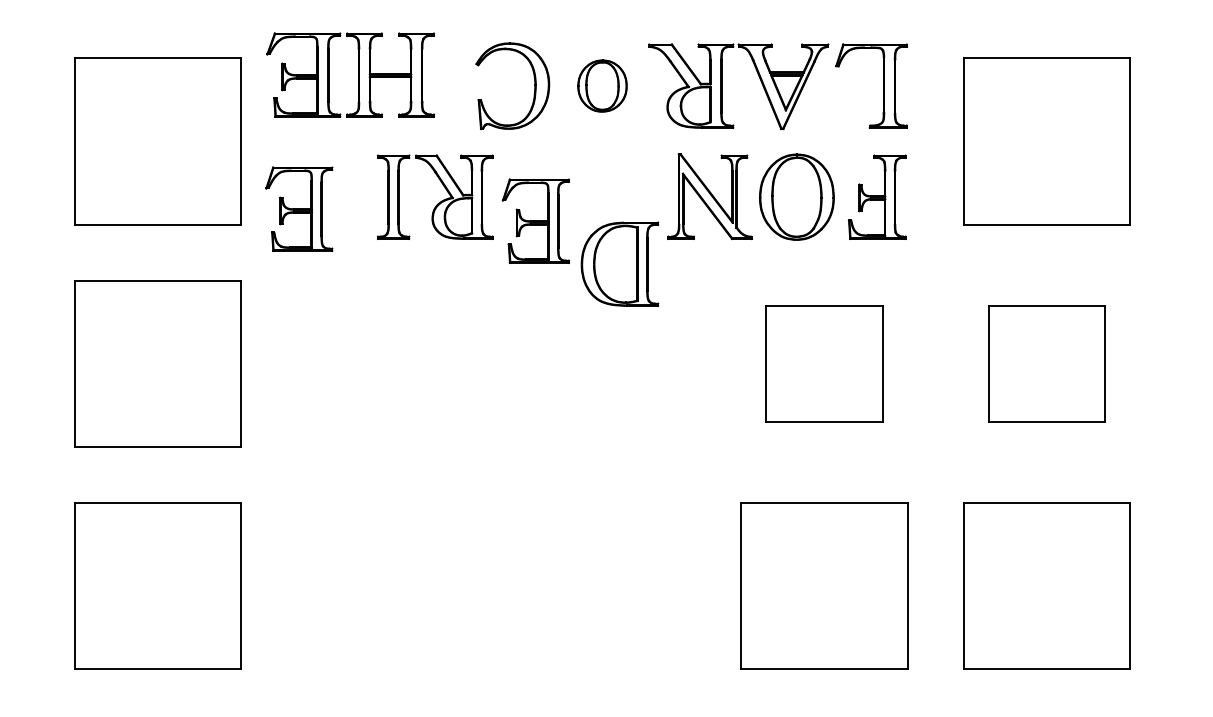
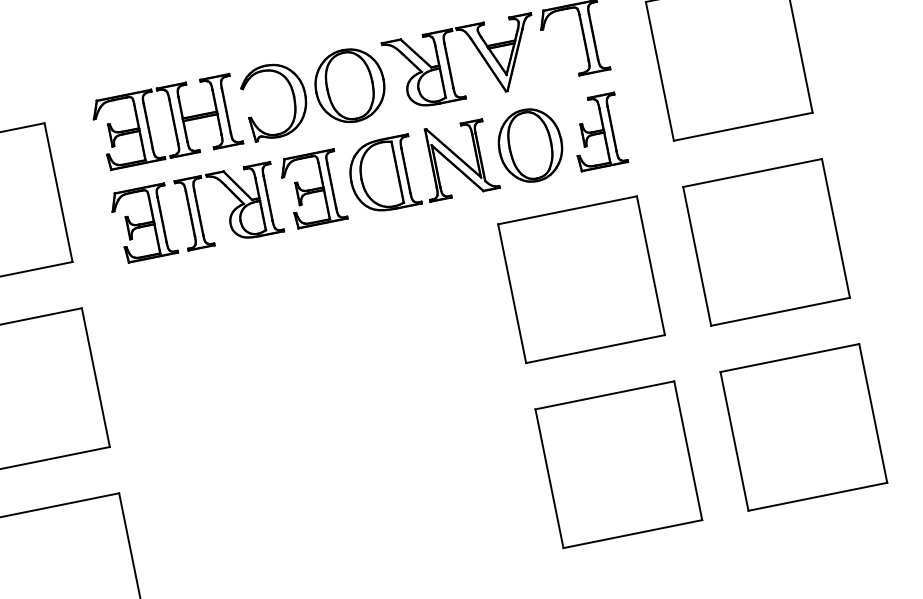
part: (358, 74) -> (173, 120), moved
part: (602, 85) -> (349, 85), size x1.67
part: (299, 208) -> (143, 222), moved
part: (535, 220) -> (312, 188), moved
part: (619, 263) -> (382, 174), moved
part: (824, 363) -> (581, 279), size x1.43
part: (1046, 363) -> (766, 242), size x1.43

